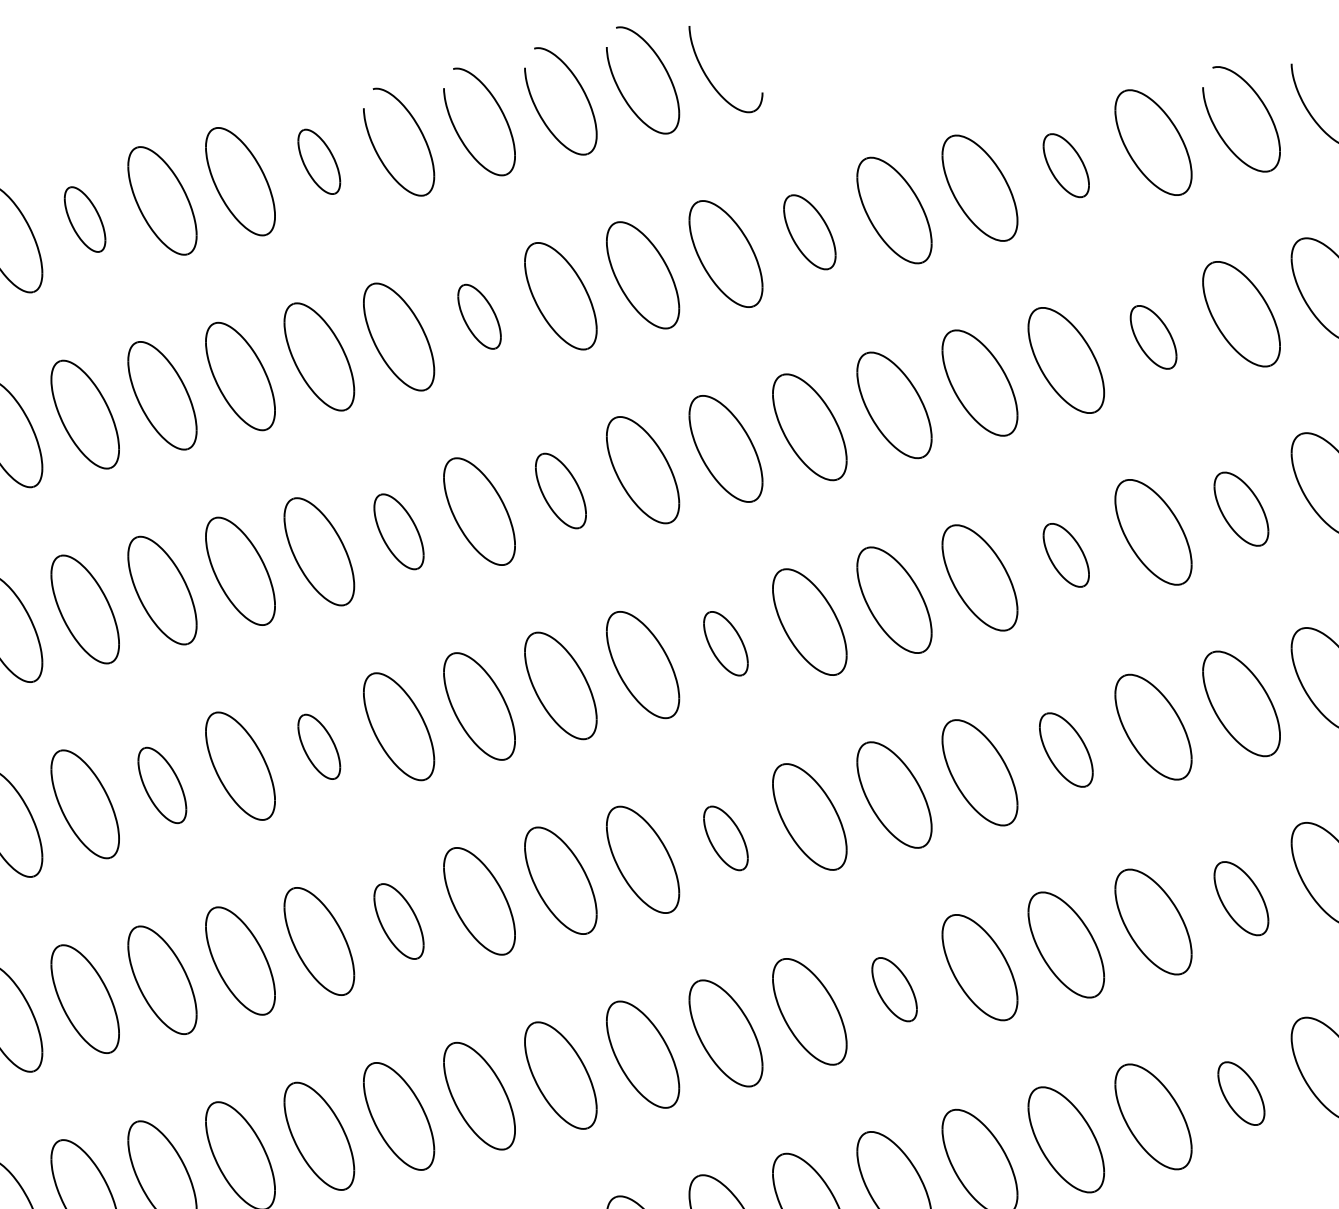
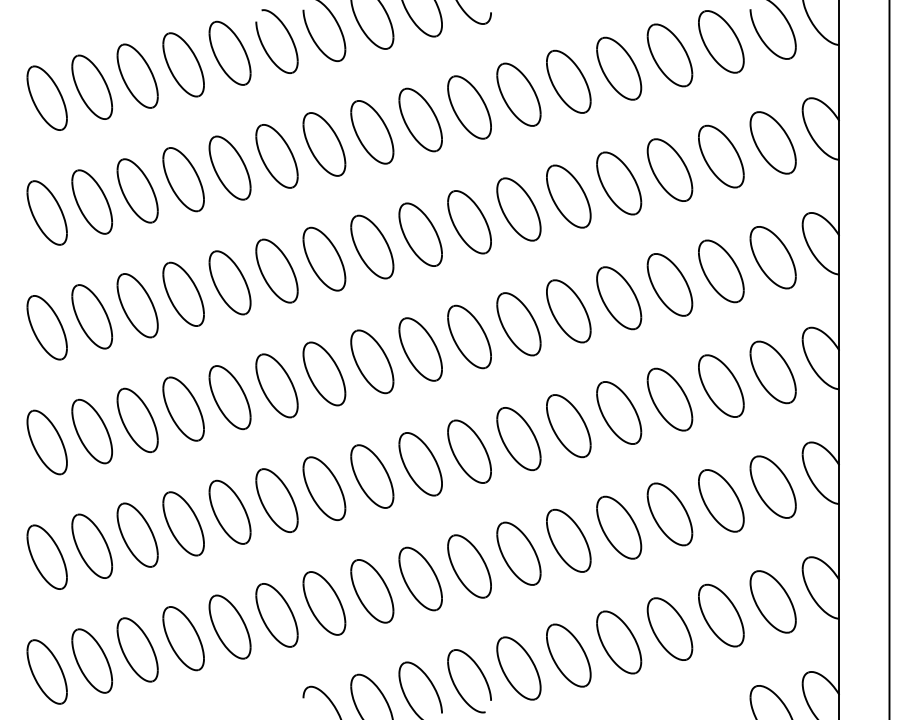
part: (318, 160) -> (229, 52), size x1.67
part: (1065, 165) -> (669, 55), size x1.67
part: (84, 218) -> (91, 86), size x1.67
part: (809, 231) -> (518, 94), size x1.43
part: (479, 316) -> (324, 144), size x1.67
part: (1153, 337) -> (721, 156), size x1.67
part: (561, 490) -> (372, 246), size x1.43
part: (1240, 508) -> (772, 257), size x1.43
part: (398, 530) -> (276, 270), size x1.43
part: (1065, 554) -> (669, 284), size x1.67
part: (725, 642) -> (469, 336), size x1.67
part: (318, 746) -> (229, 397), size x1.67
part: (1065, 749) -> (669, 399), size x1.43
part: (162, 785) -> (137, 420), size x1.43
part: (725, 838) -> (469, 451), size x1.67
part: (1240, 897) -> (772, 486), size x1.43
part: (398, 921) -> (276, 500), size x1.43
part: (893, 989) -> (568, 540), size x1.67
part: (1240, 1092) -> (772, 601), size x1.67

